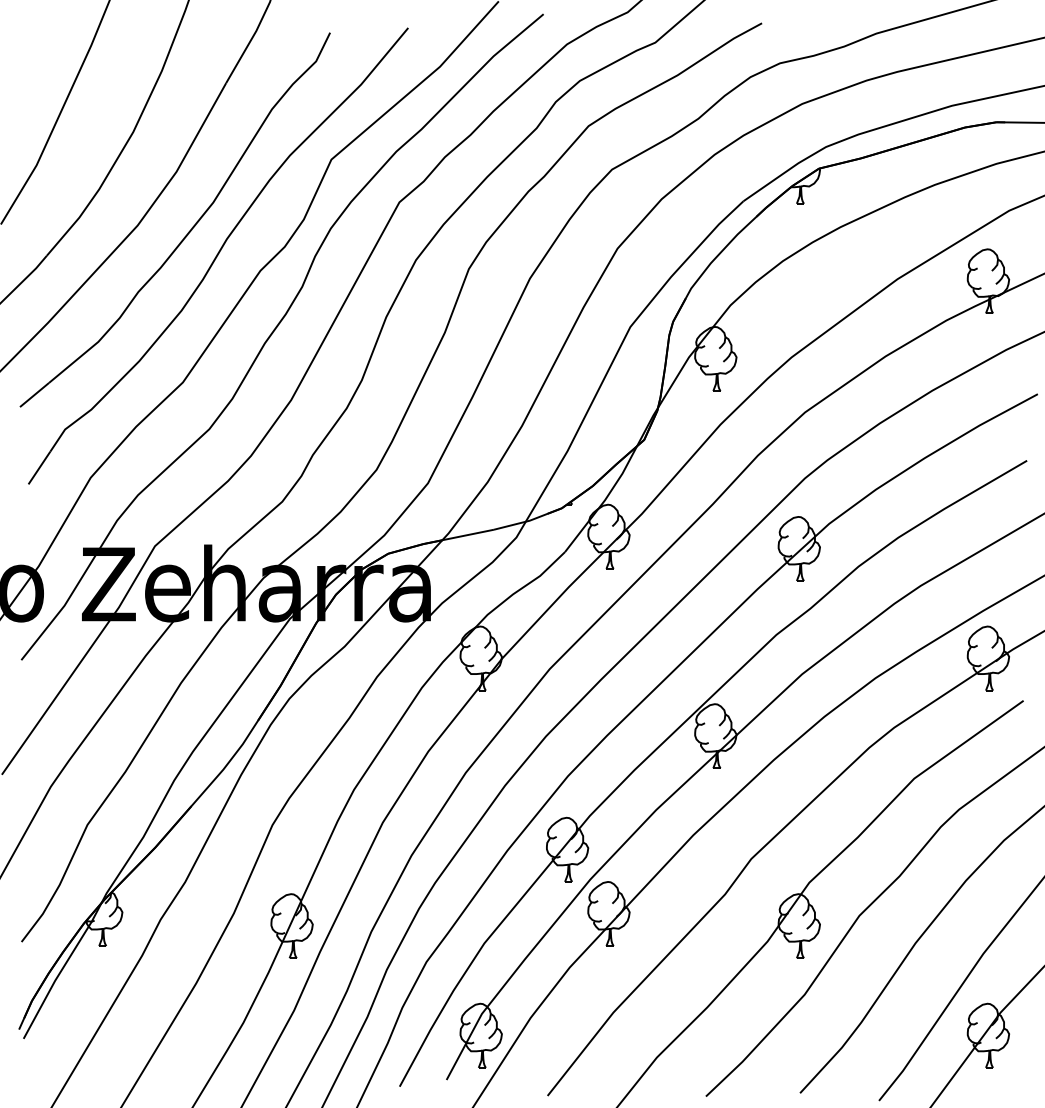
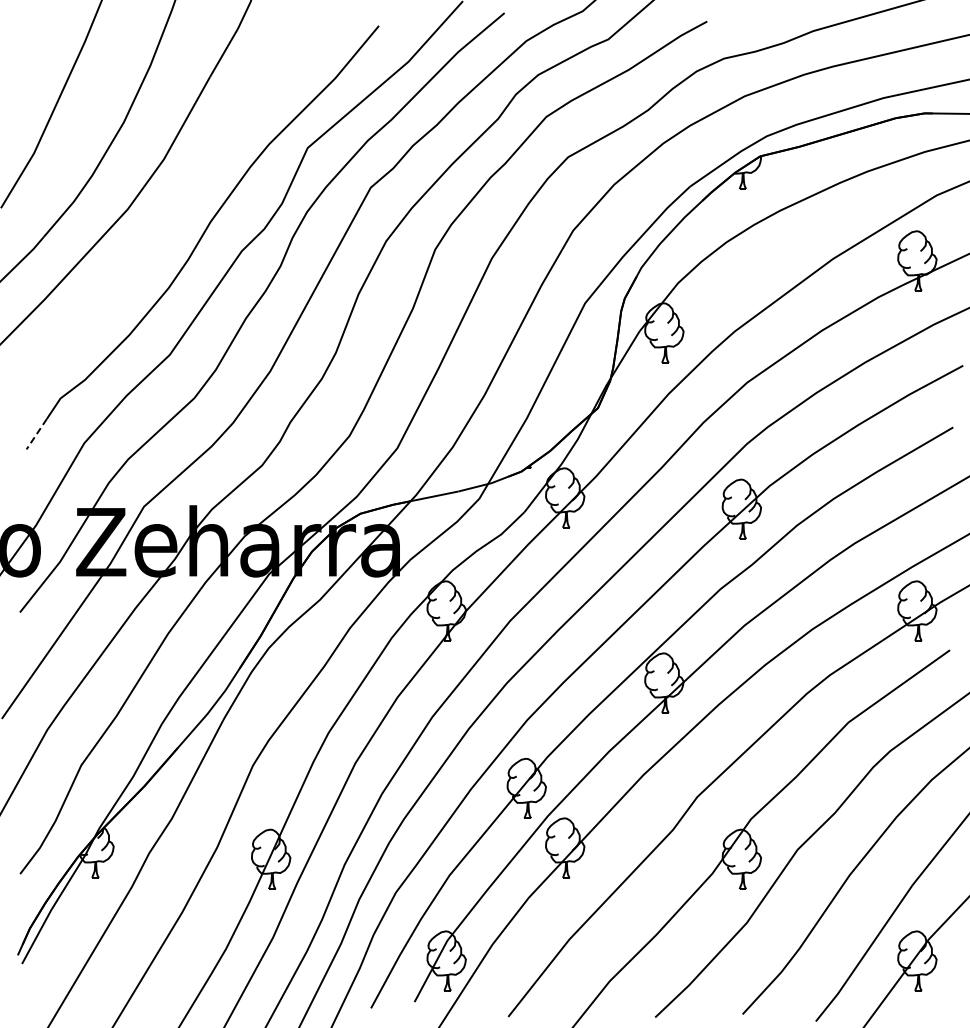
part: (187, 232) -> (174, 215), removed
line: (39, 468) -> (36, 434), solid -> dashed

